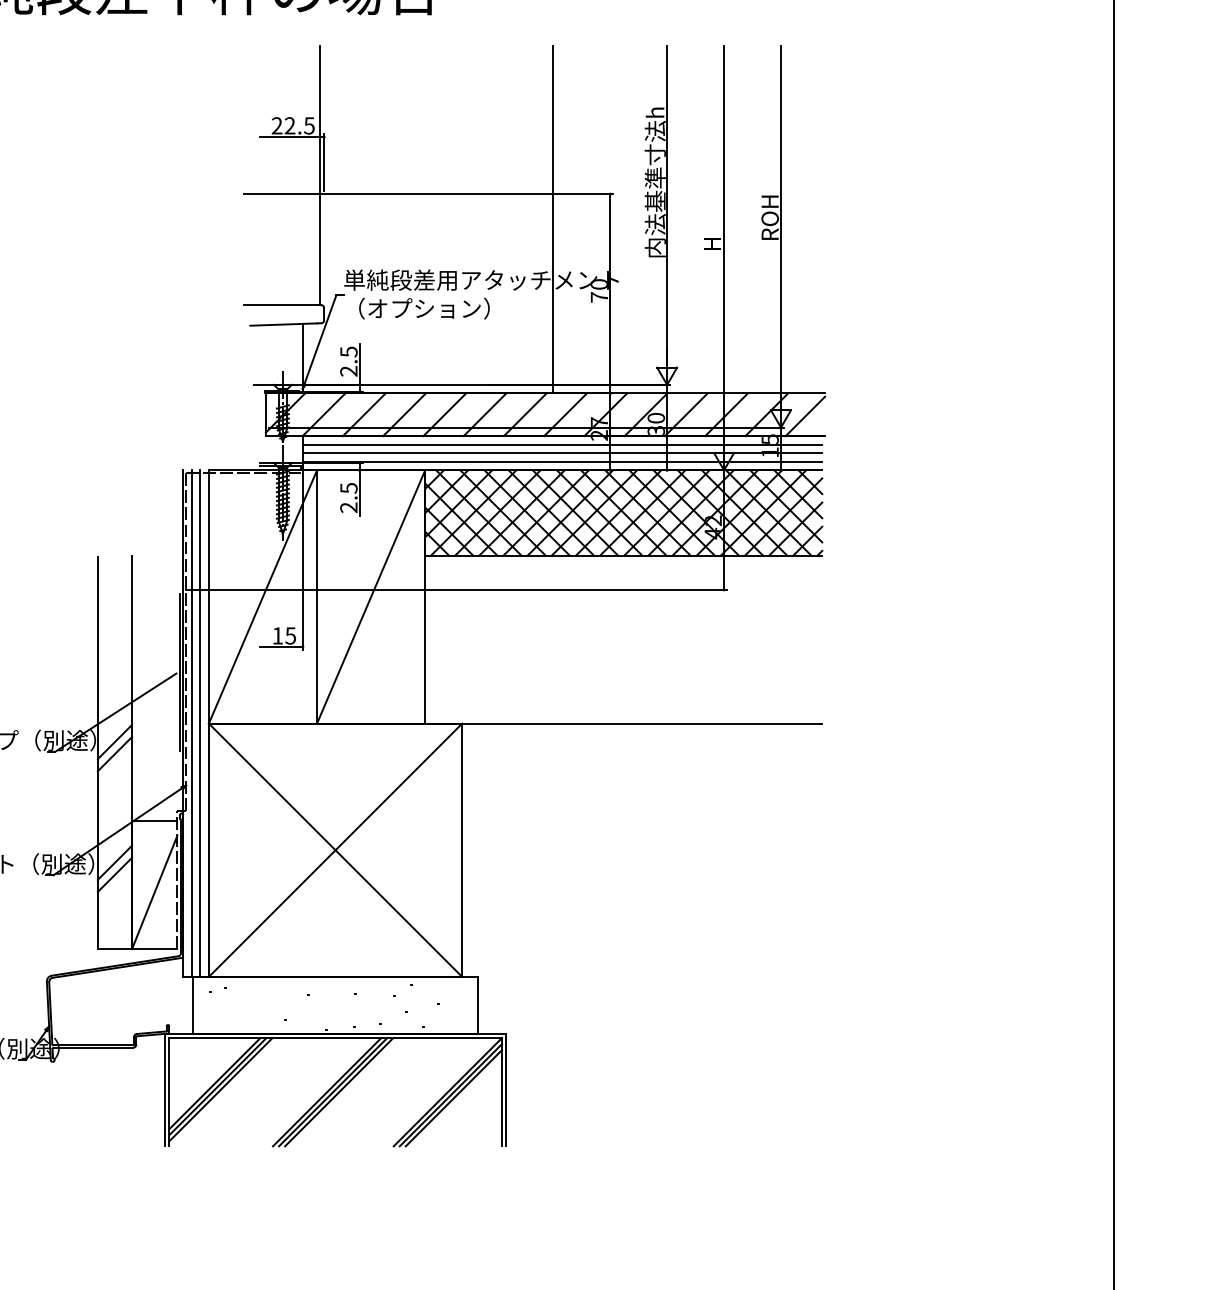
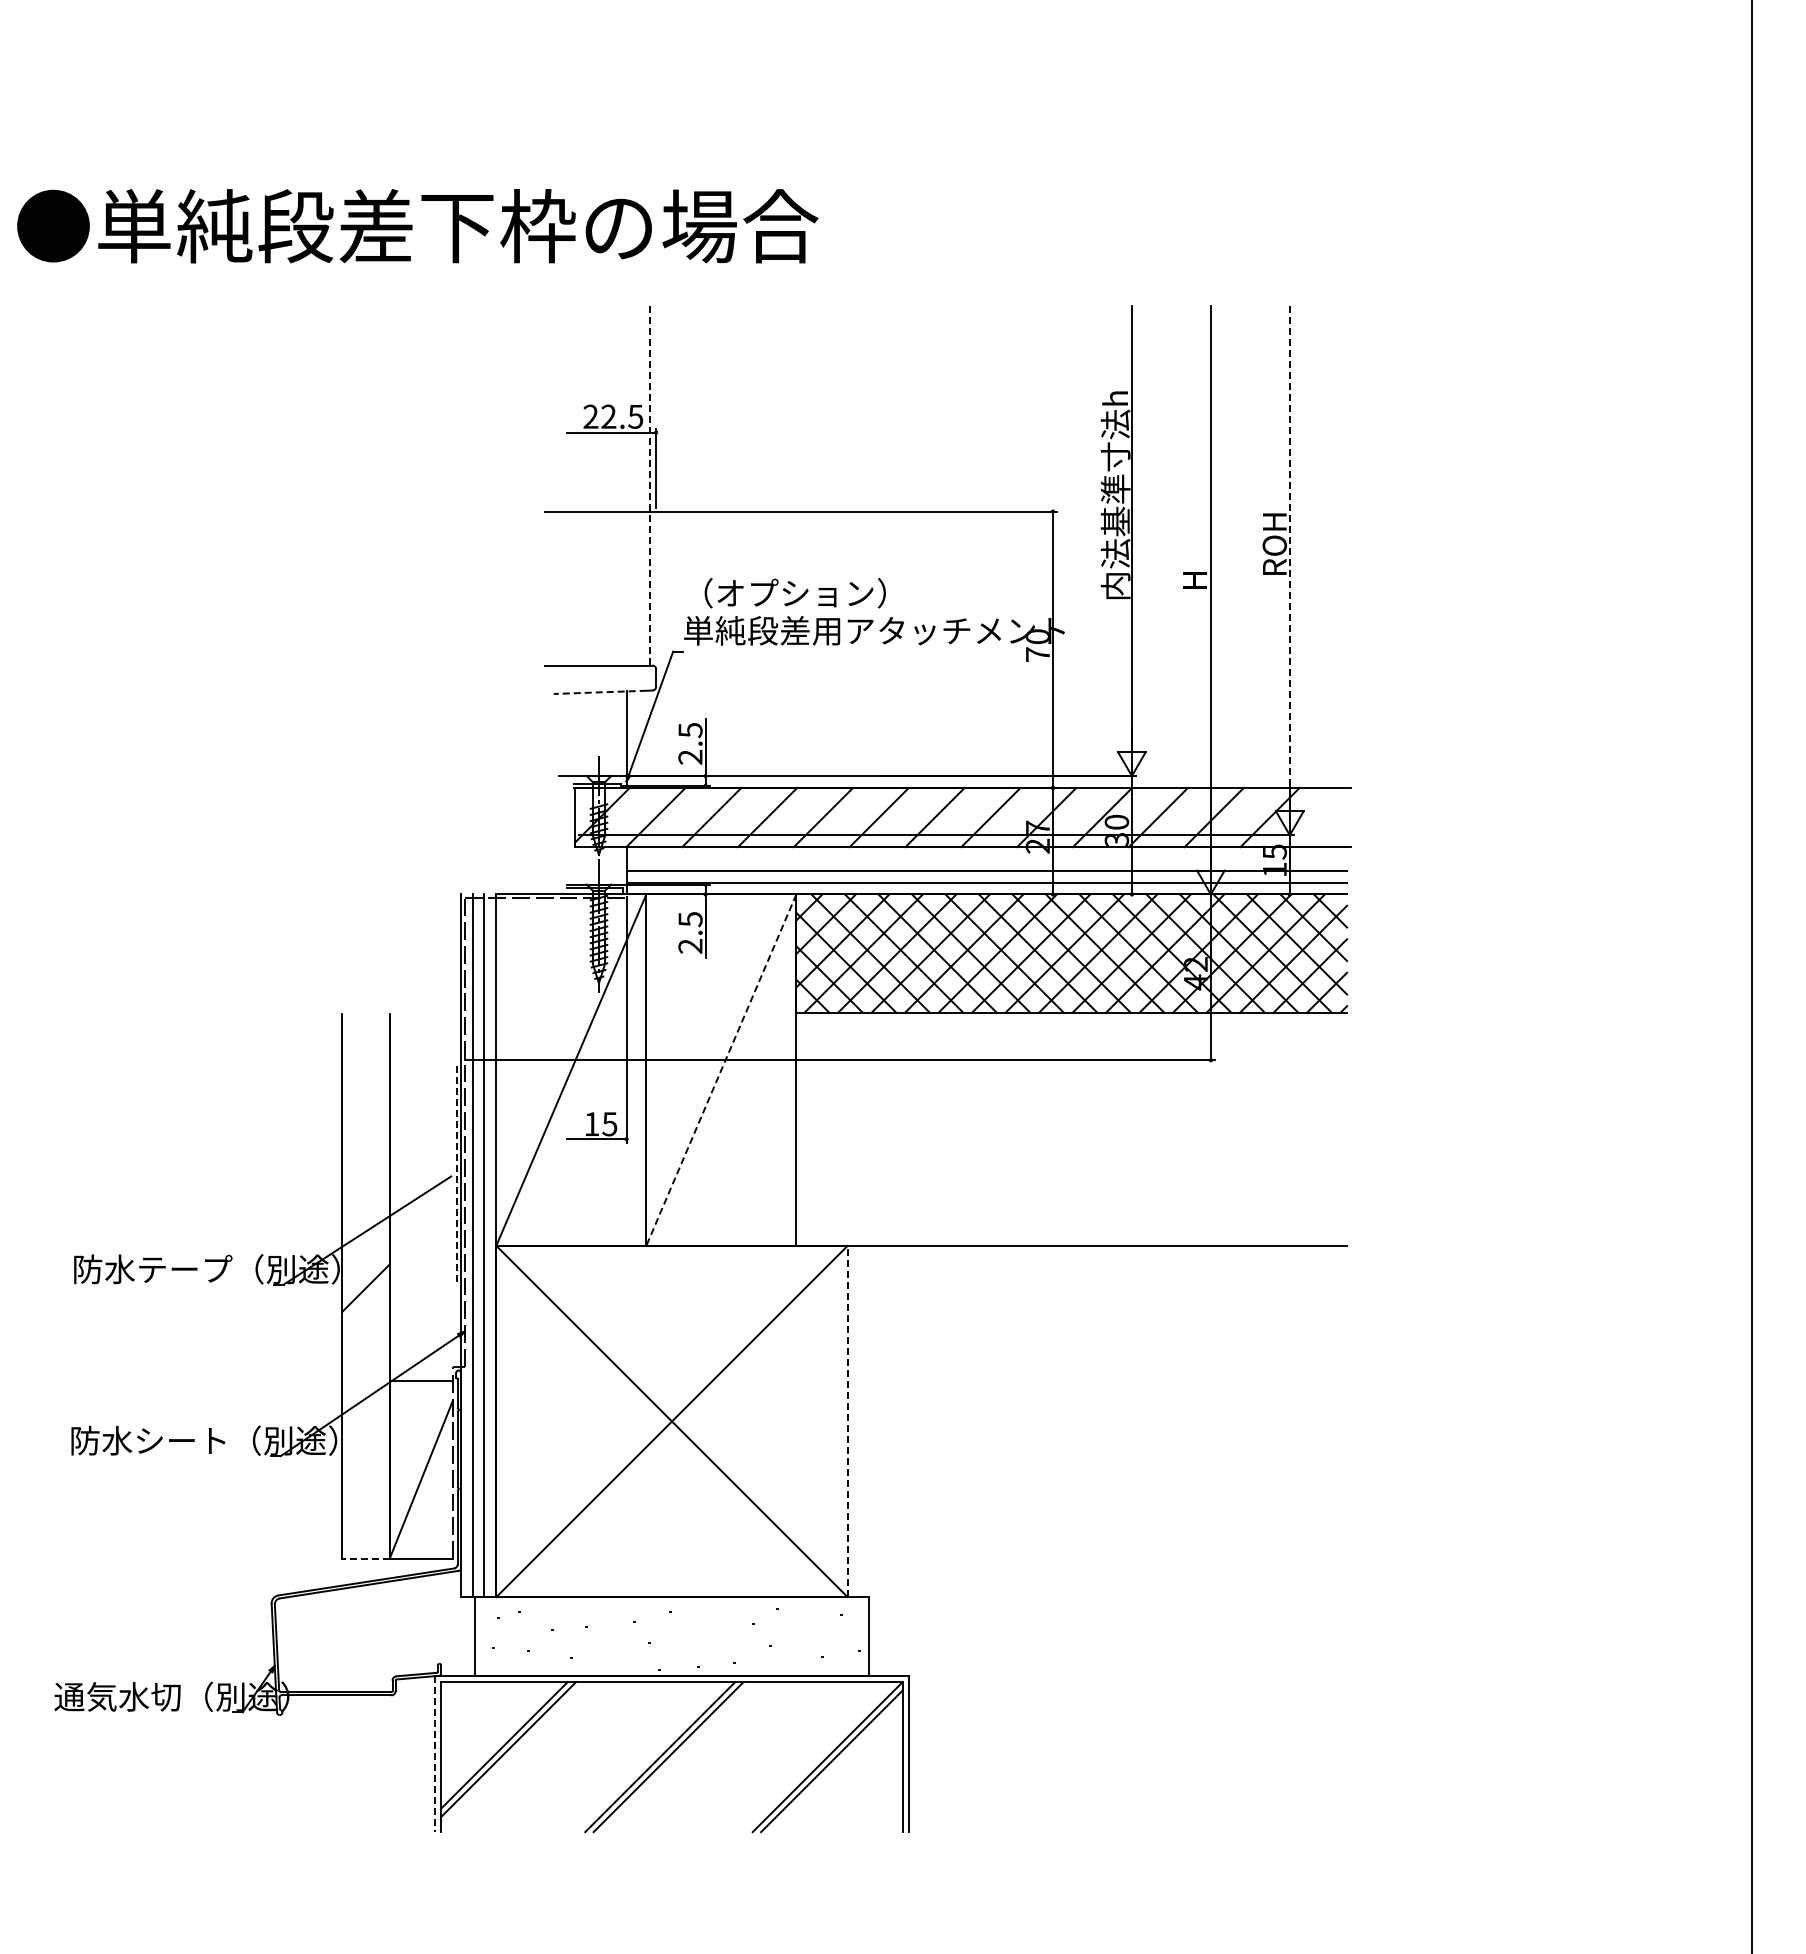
line: (320, 175) -> (650, 485), solid -> dashed
line: (553, 219) -> (974, 546), removed
line: (780, 226) -> (1289, 556), solid -> dashed
text: (423, 308) -> (794, 593), moved
line: (283, 324) -> (599, 692), solid -> dashed
line: (805, 416) -> (1323, 819), removed
line: (562, 444) -> (986, 858), removed
line: (371, 597) -> (721, 1070), solid -> dashed
line: (180, 672) -> (456, 1174), solid -> dashed
line: (114, 742) -> (365, 1271), removed
line: (462, 850) -> (847, 1421), solid -> dashed
line: (114, 862) -> (365, 1438), removed
line: (114, 874) -> (365, 1455), removed
line: (115, 949) -> (366, 1558), solid -> dashed
line: (220, 1089) -> (512, 1753), removed
line: (165, 1090) -> (435, 1754), solid -> dashed
line: (339, 1092) -> (677, 1757), removed
line: (453, 1098) -> (835, 1765), removed

